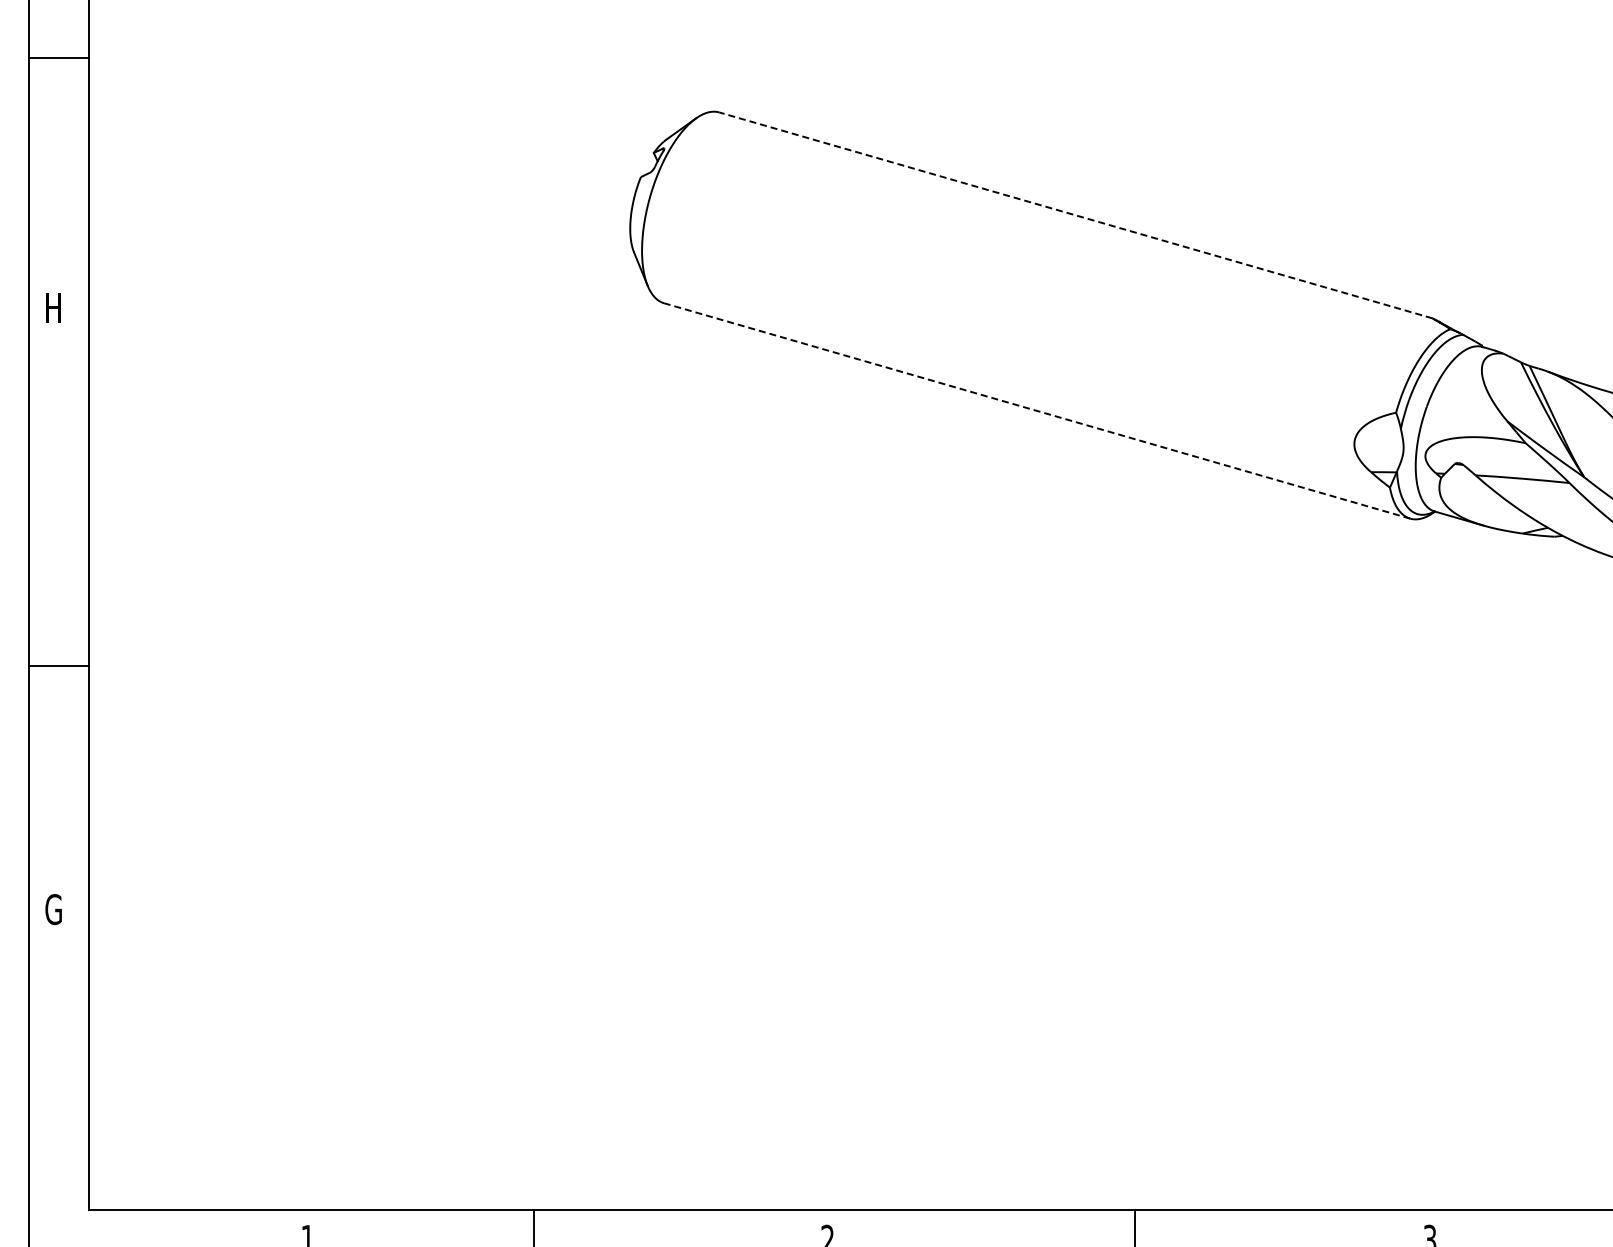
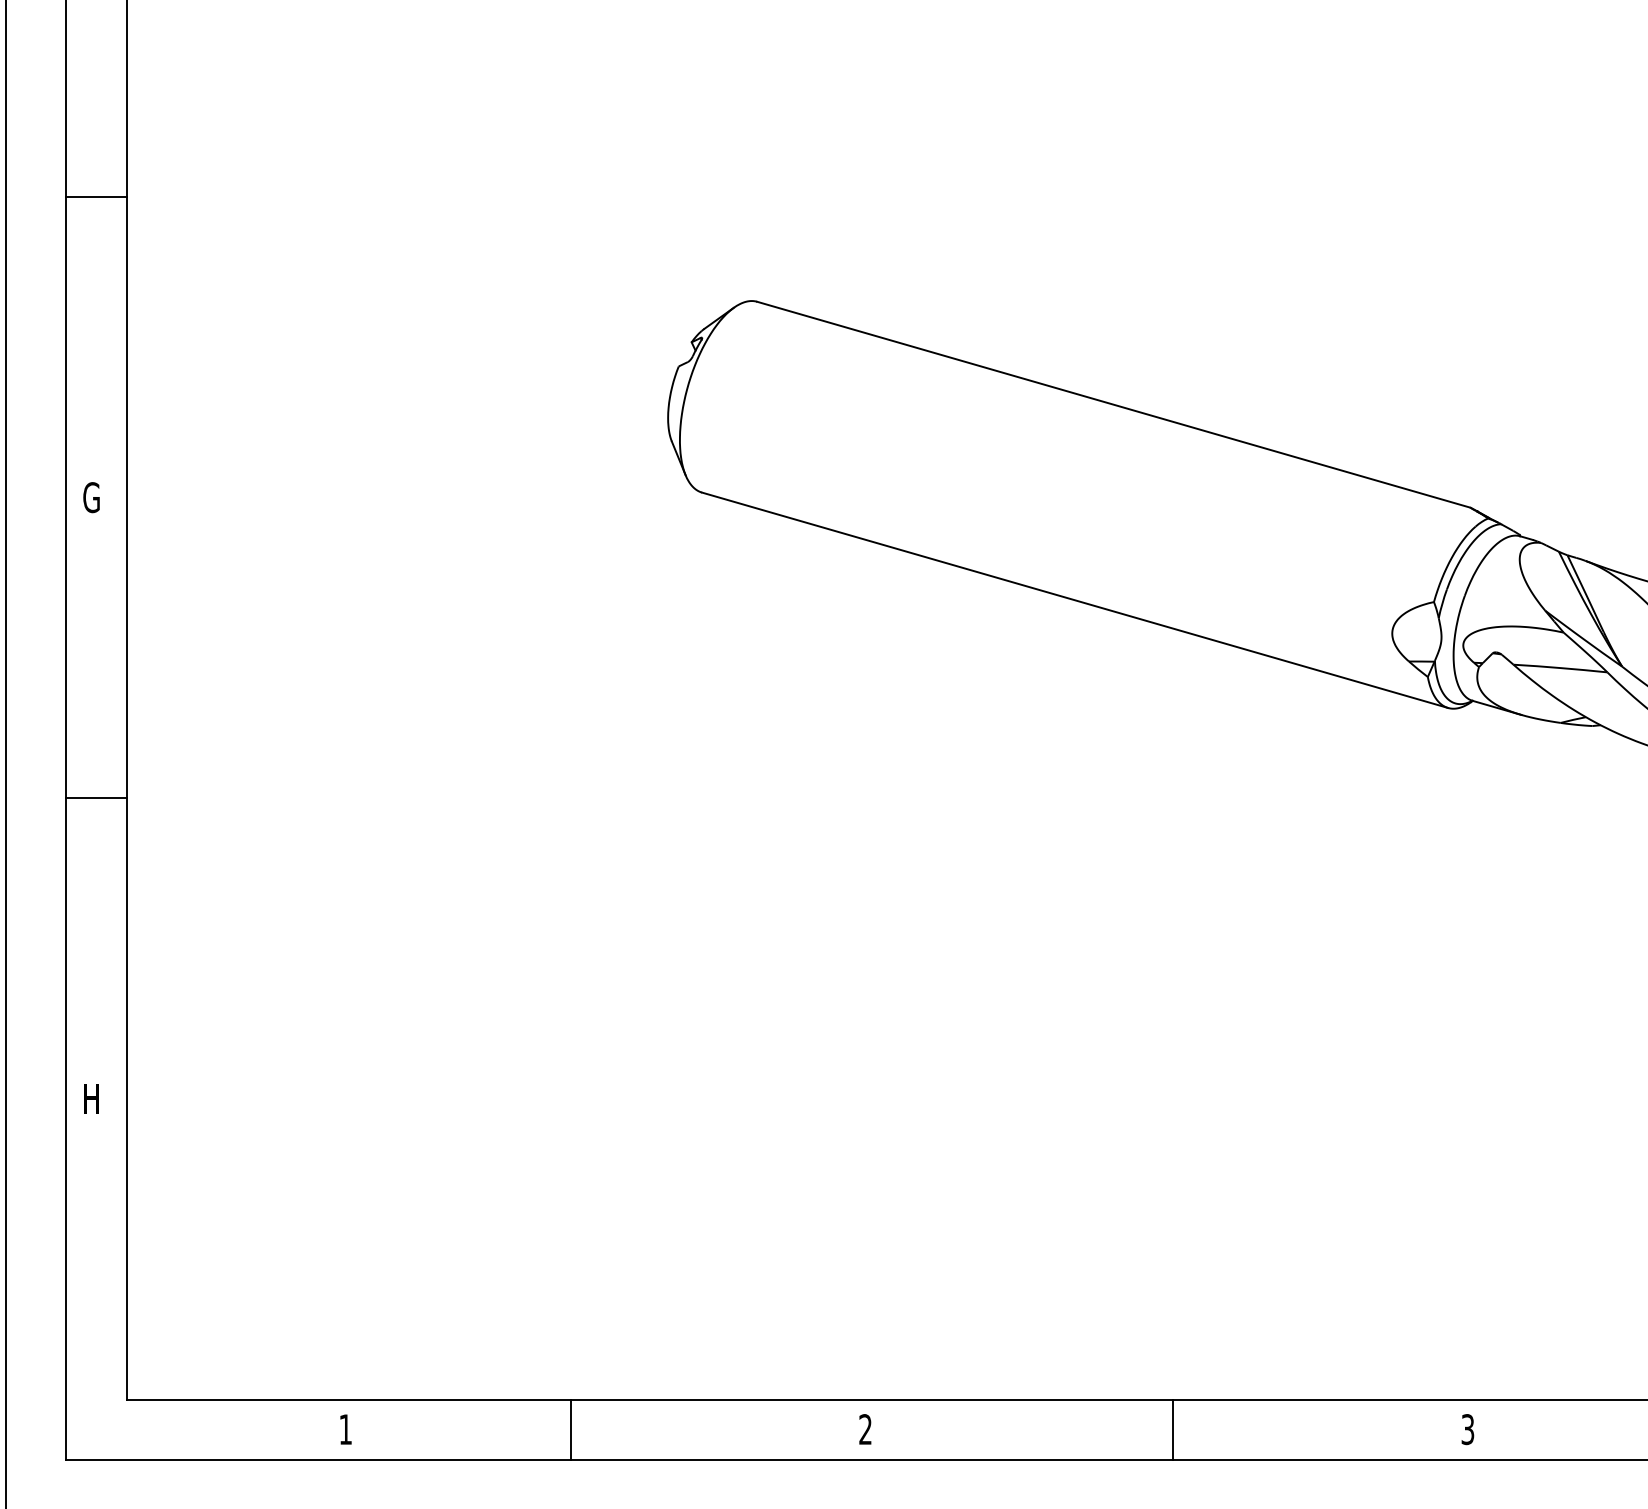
line: (58, 58) -> (96, 197), moved
line: (1075, 215) -> (1113, 404), dashed -> solid
text: (53, 308) -> (91, 497), H -> G
line: (1036, 411) -> (1074, 600), dashed -> solid
line: (58, 666) -> (96, 798), moved
text: (53, 909) -> (91, 1098), G -> H

